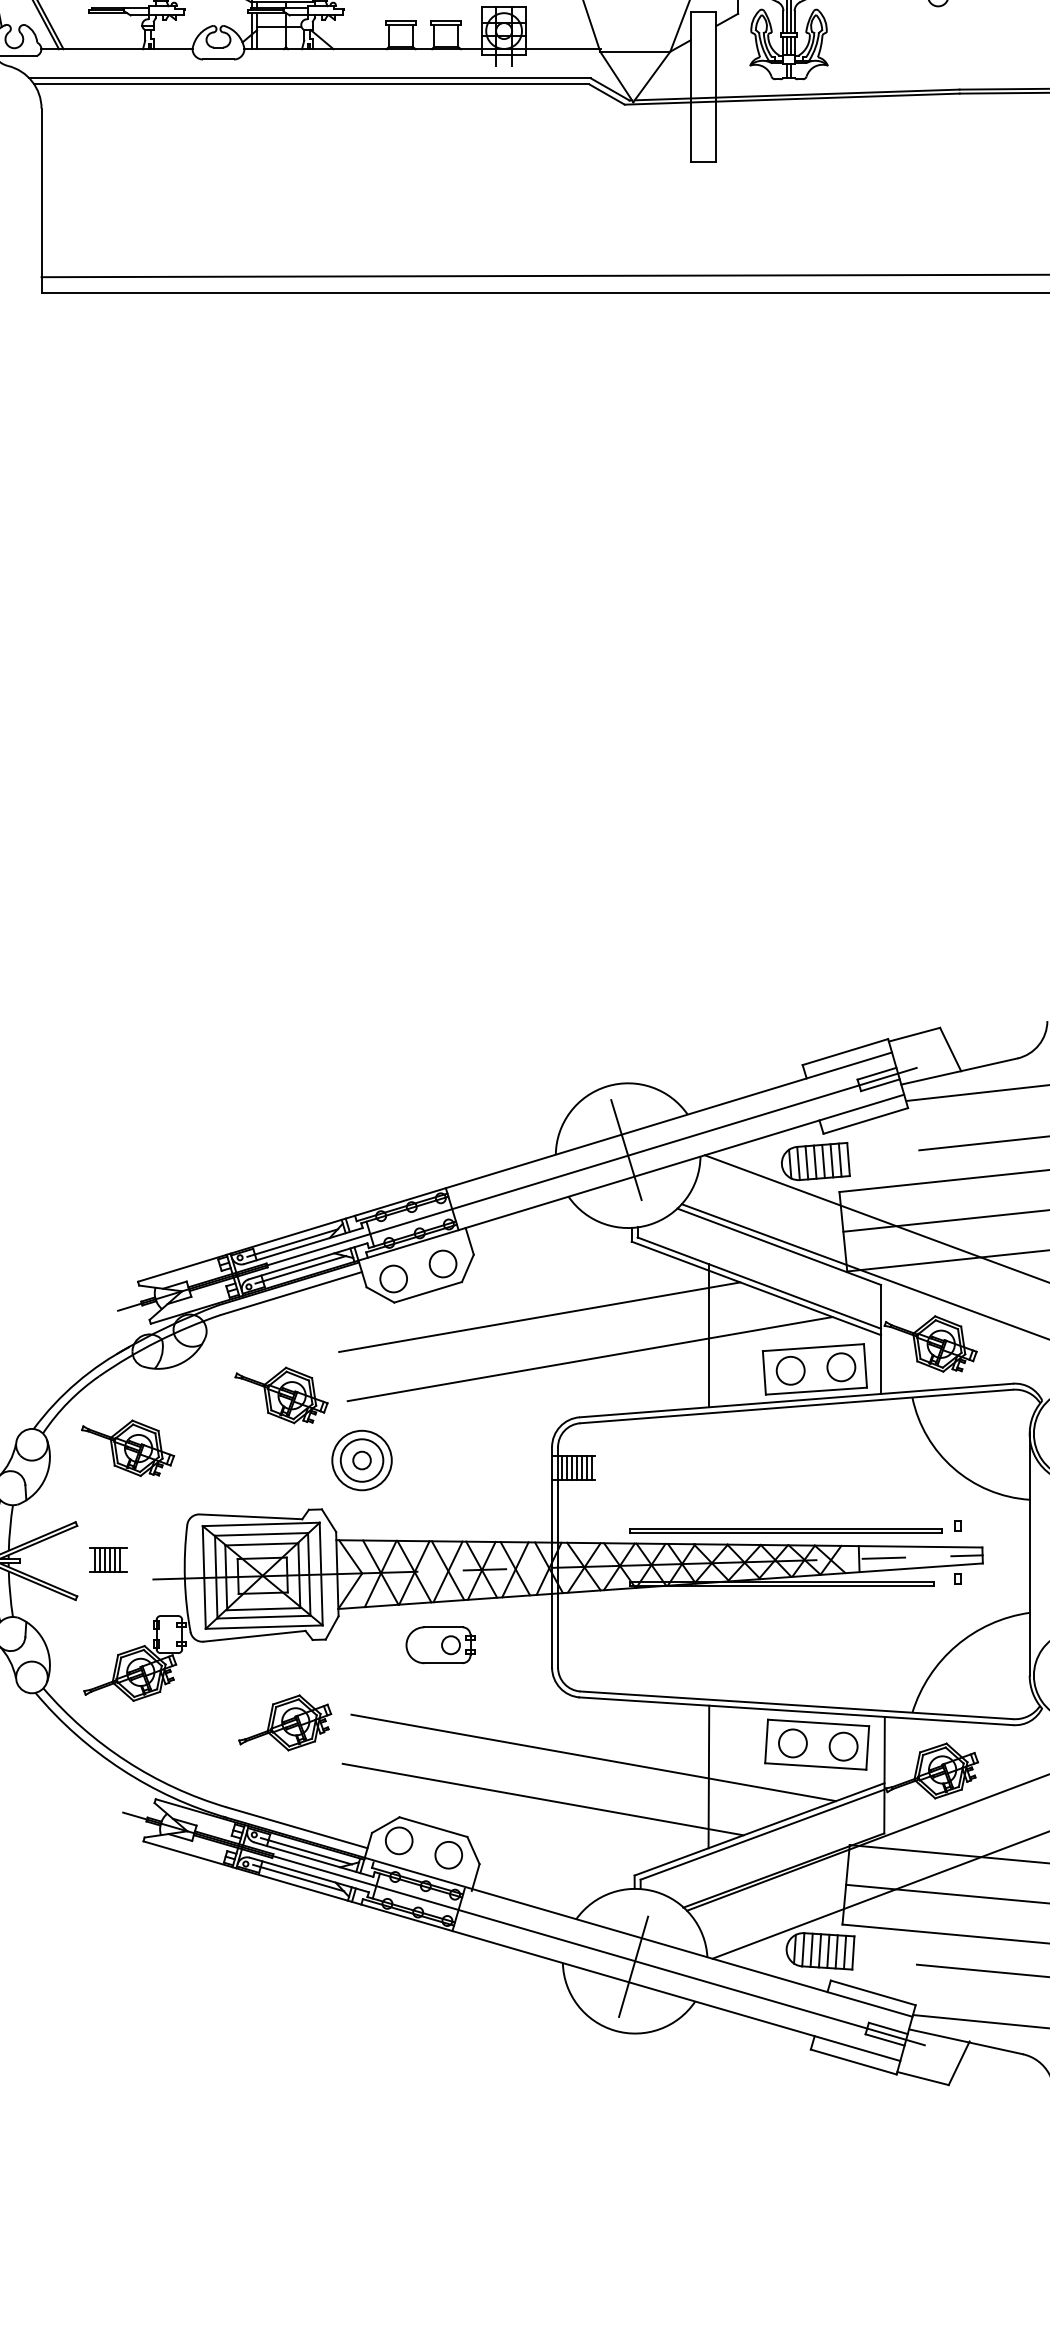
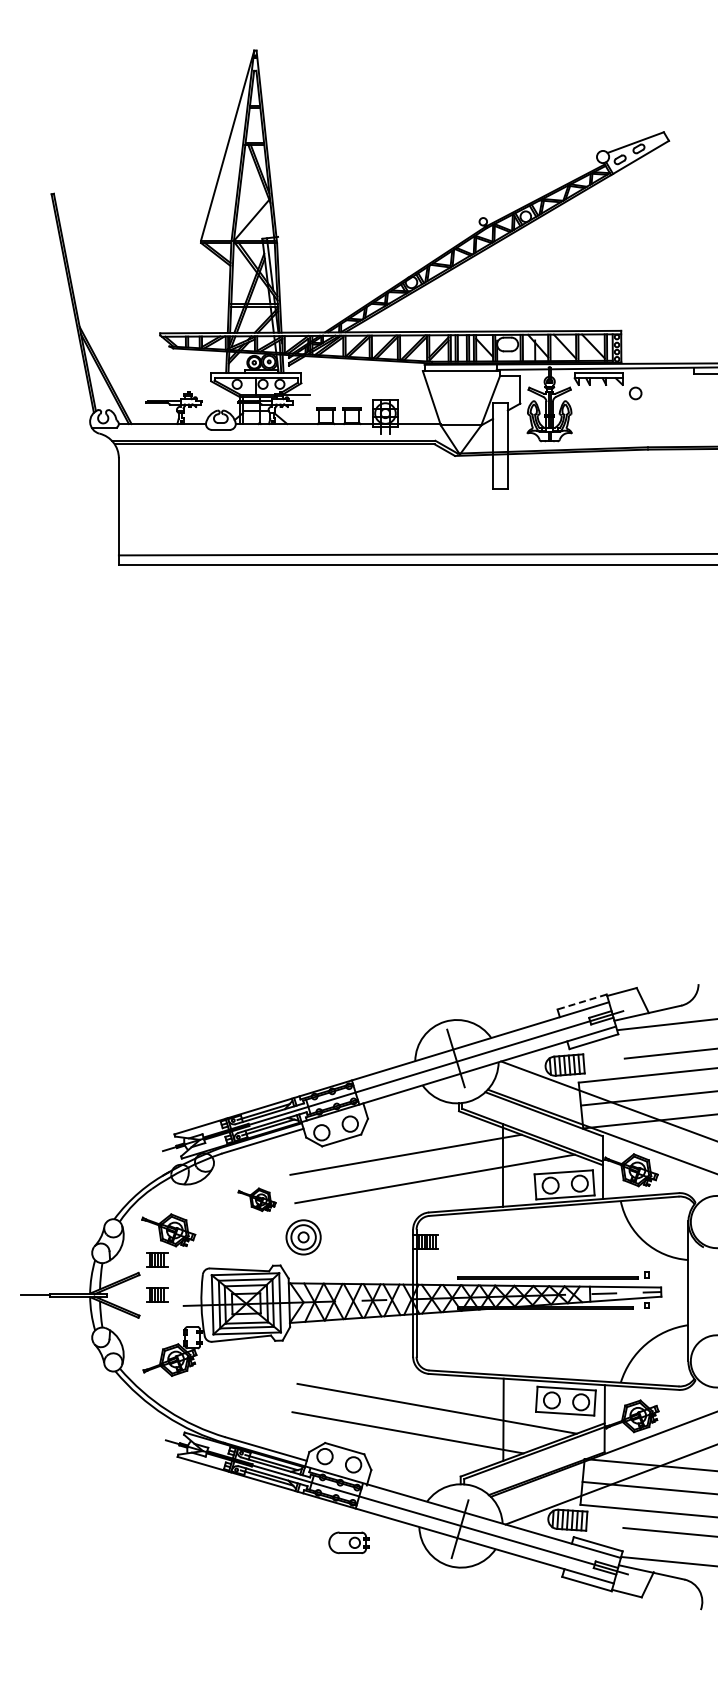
line: (845, 1052) -> (582, 1002), solid -> dashed
part: (280, 1394) -> (256, 1199), size x0.7
part: (108, 1498) -> (157, 1259), added
part: (439, 1644) -> (348, 1542), moved
part: (283, 1722) -> (258, 1388), removed

